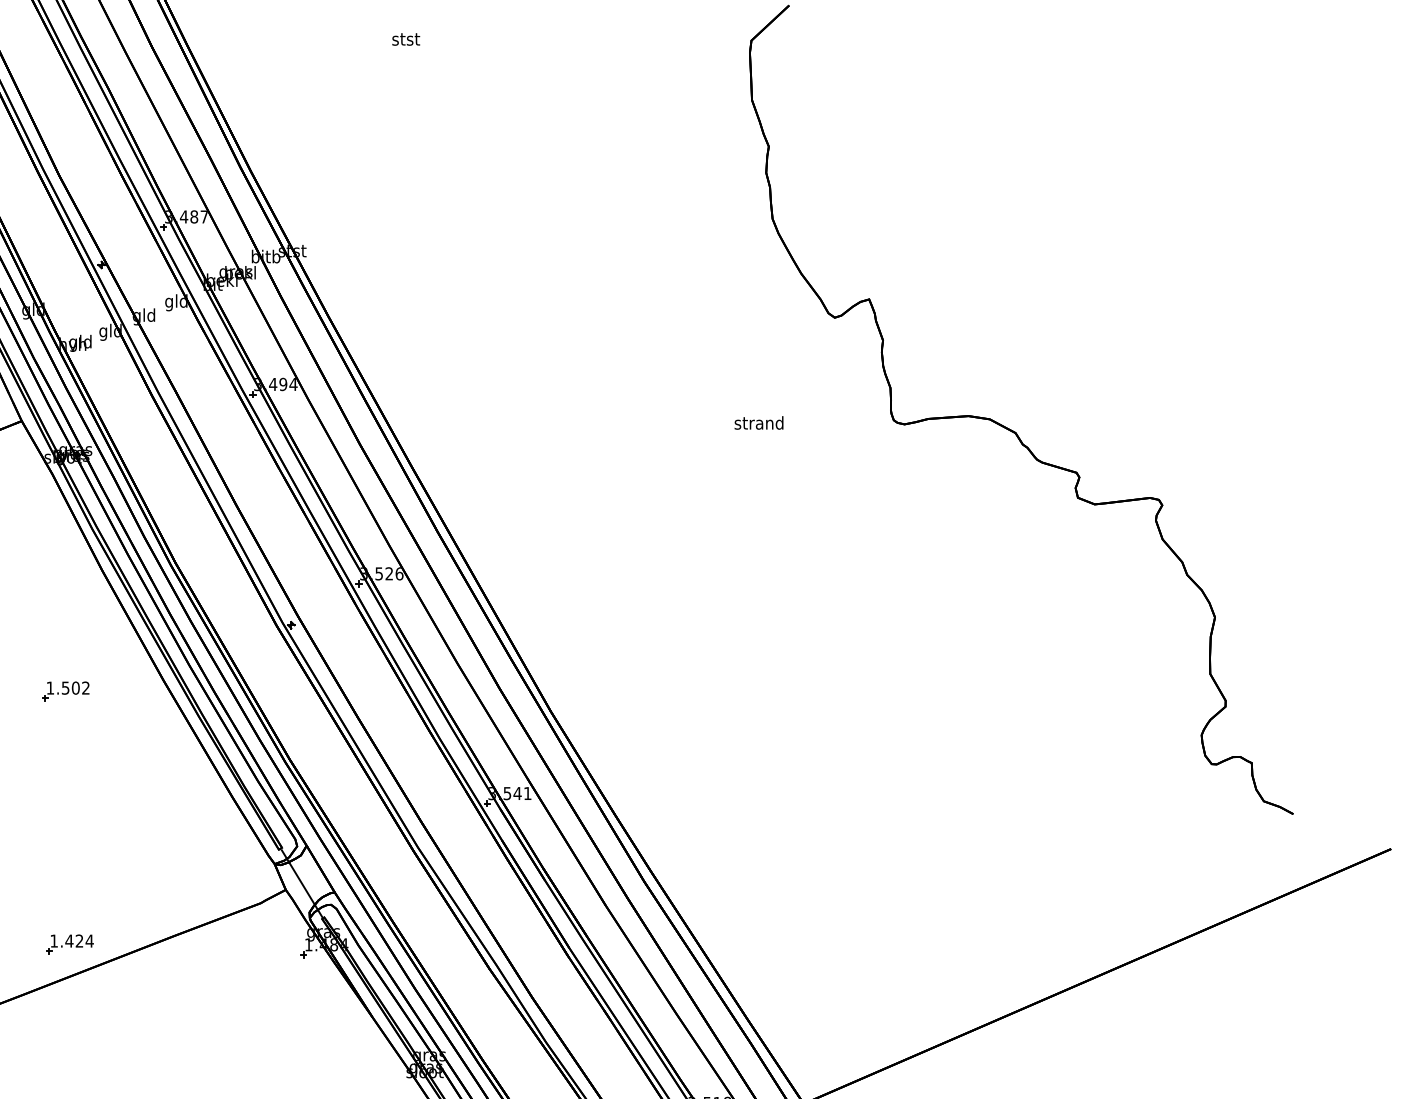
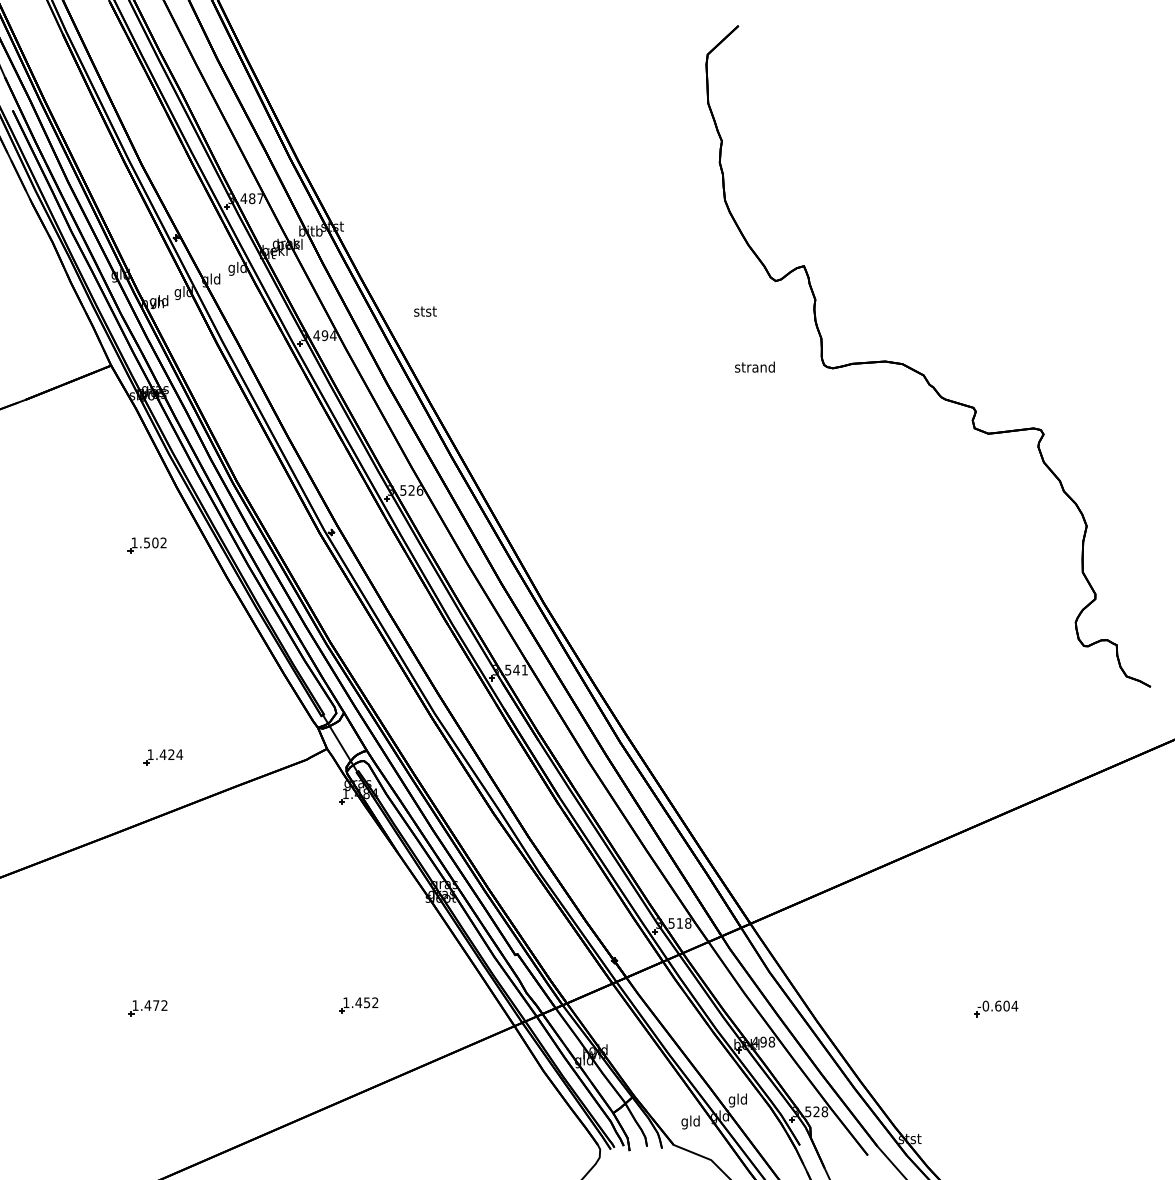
text: (406, 39) -> (425, 311), moved
text: (758, 422) -> (754, 366), moved
part: (64, 691) -> (146, 545), moved
part: (69, 944) -> (163, 757), moved

